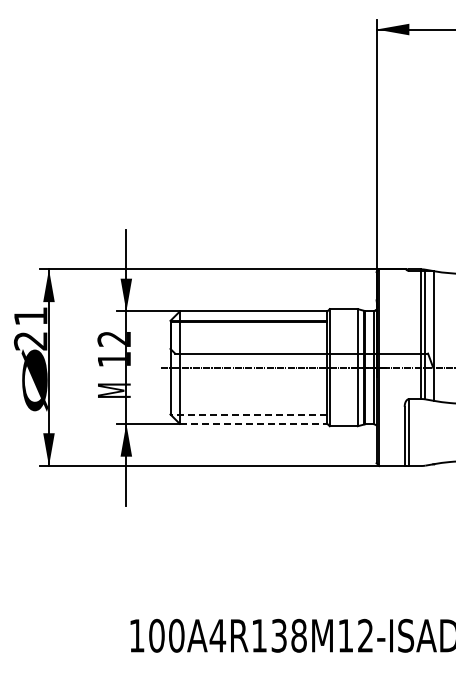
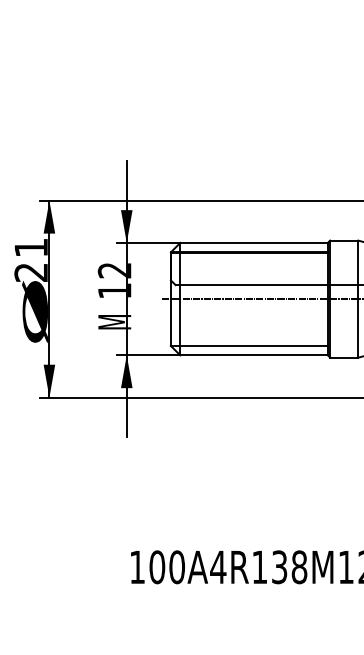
line: (248, 414) -> (248, 345), dashed -> solid
line: (253, 423) -> (253, 354), dashed -> solid

